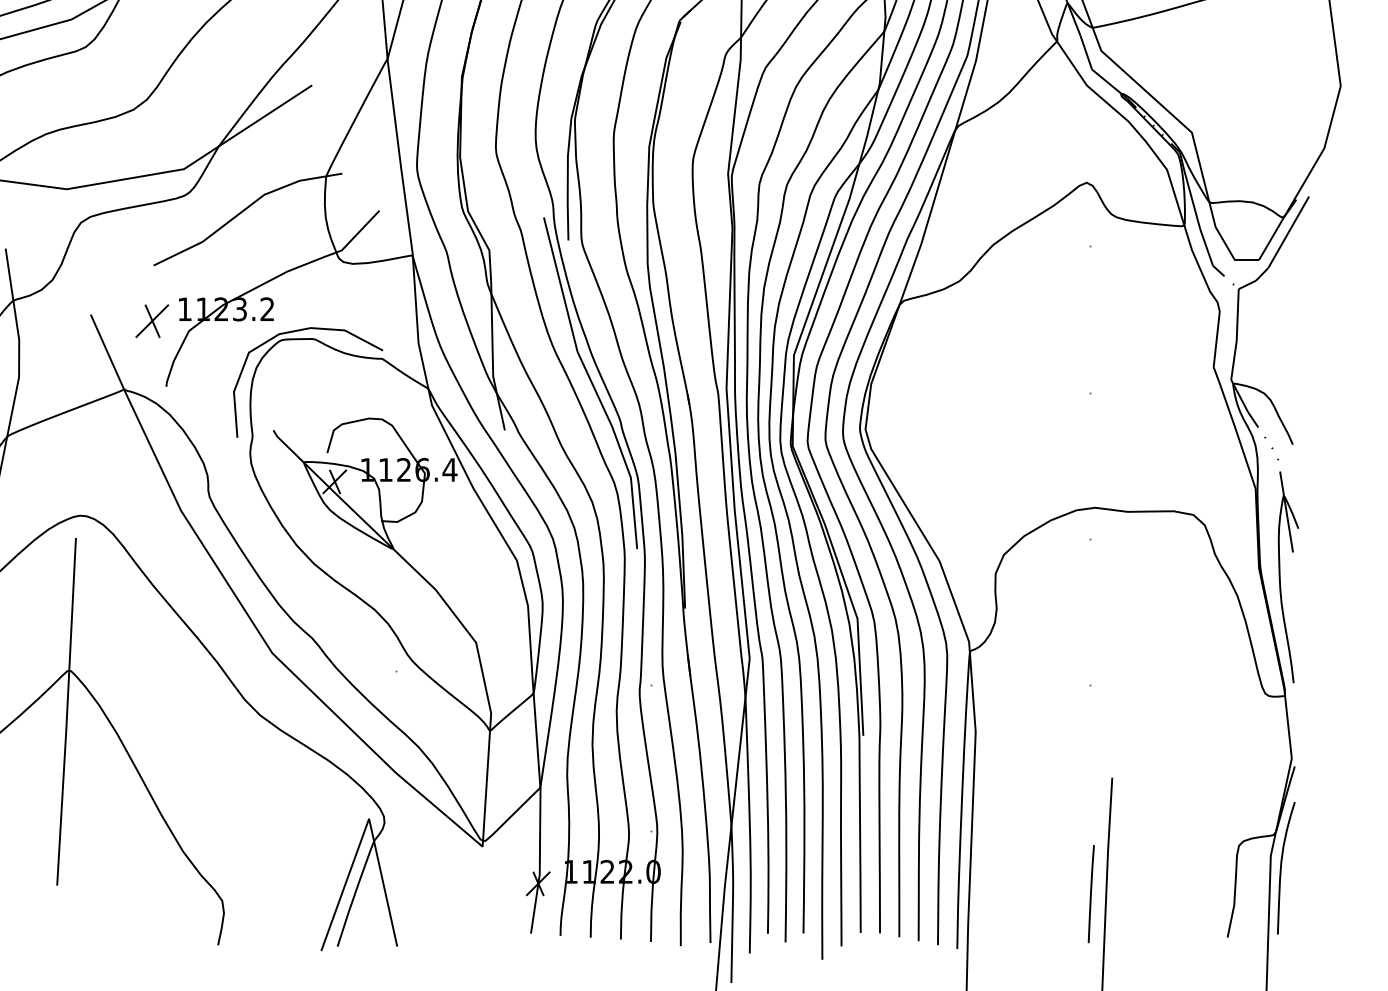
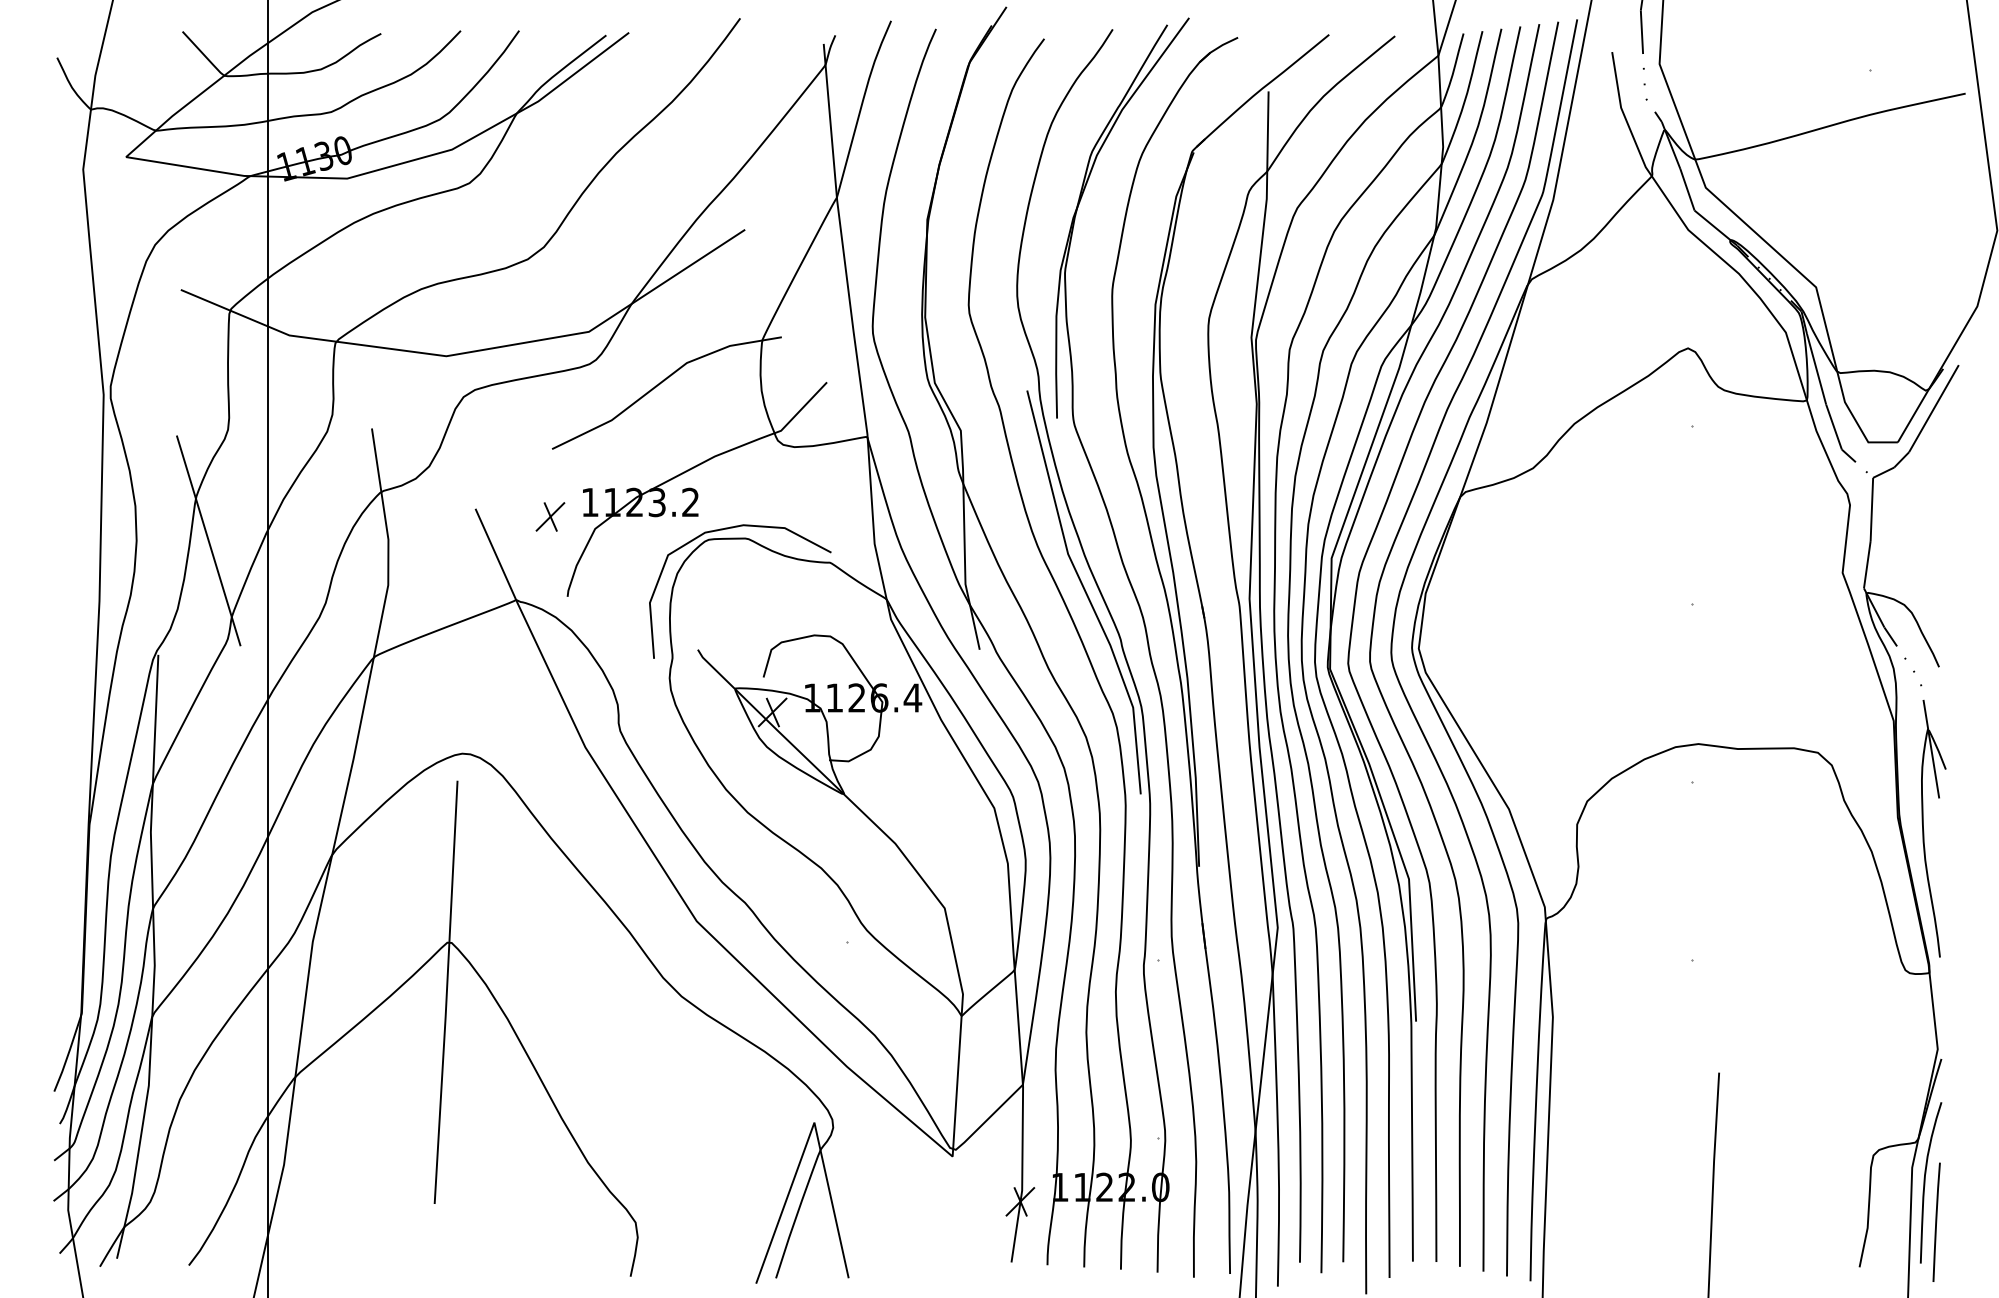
part: (152, 320) -> (550, 516), size x0.71
line: (1091, 893) -> (1936, 1221), moved

